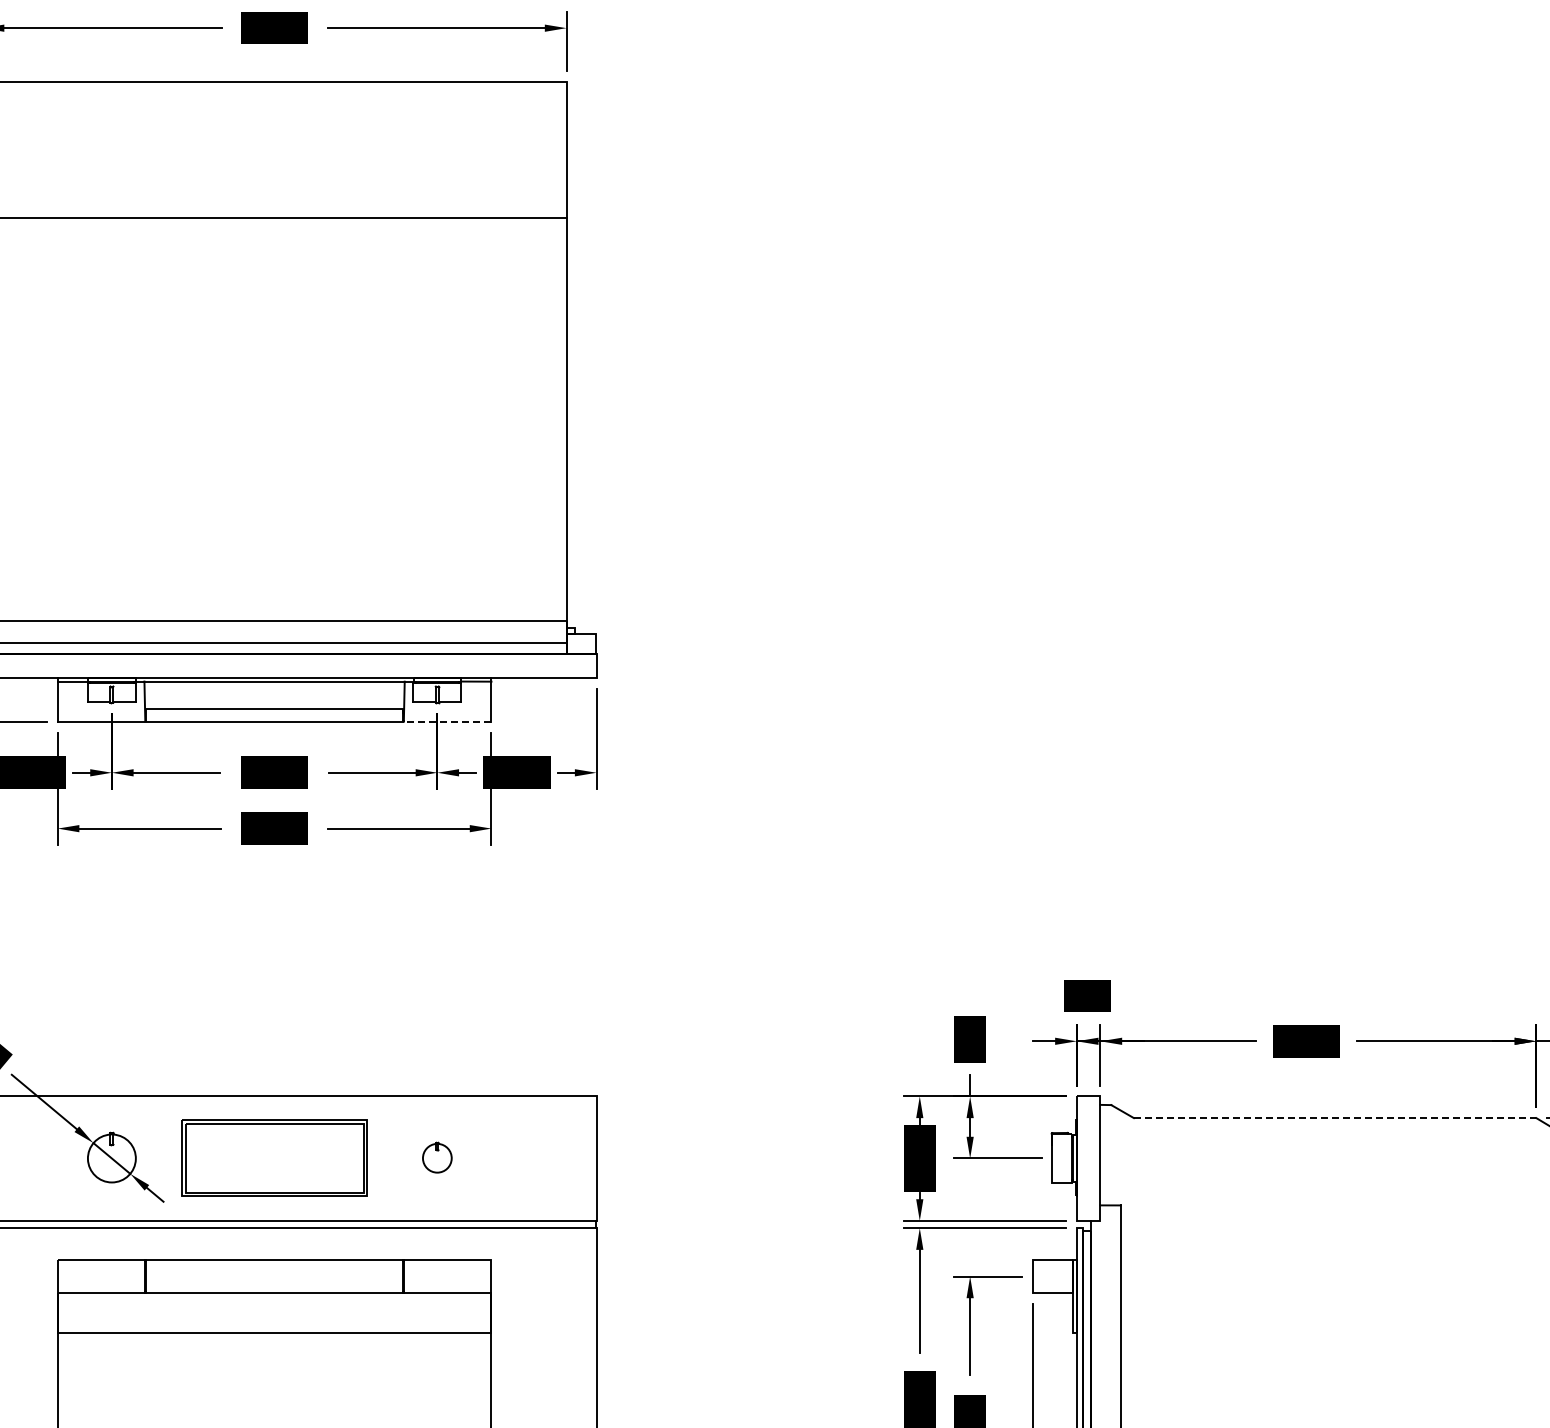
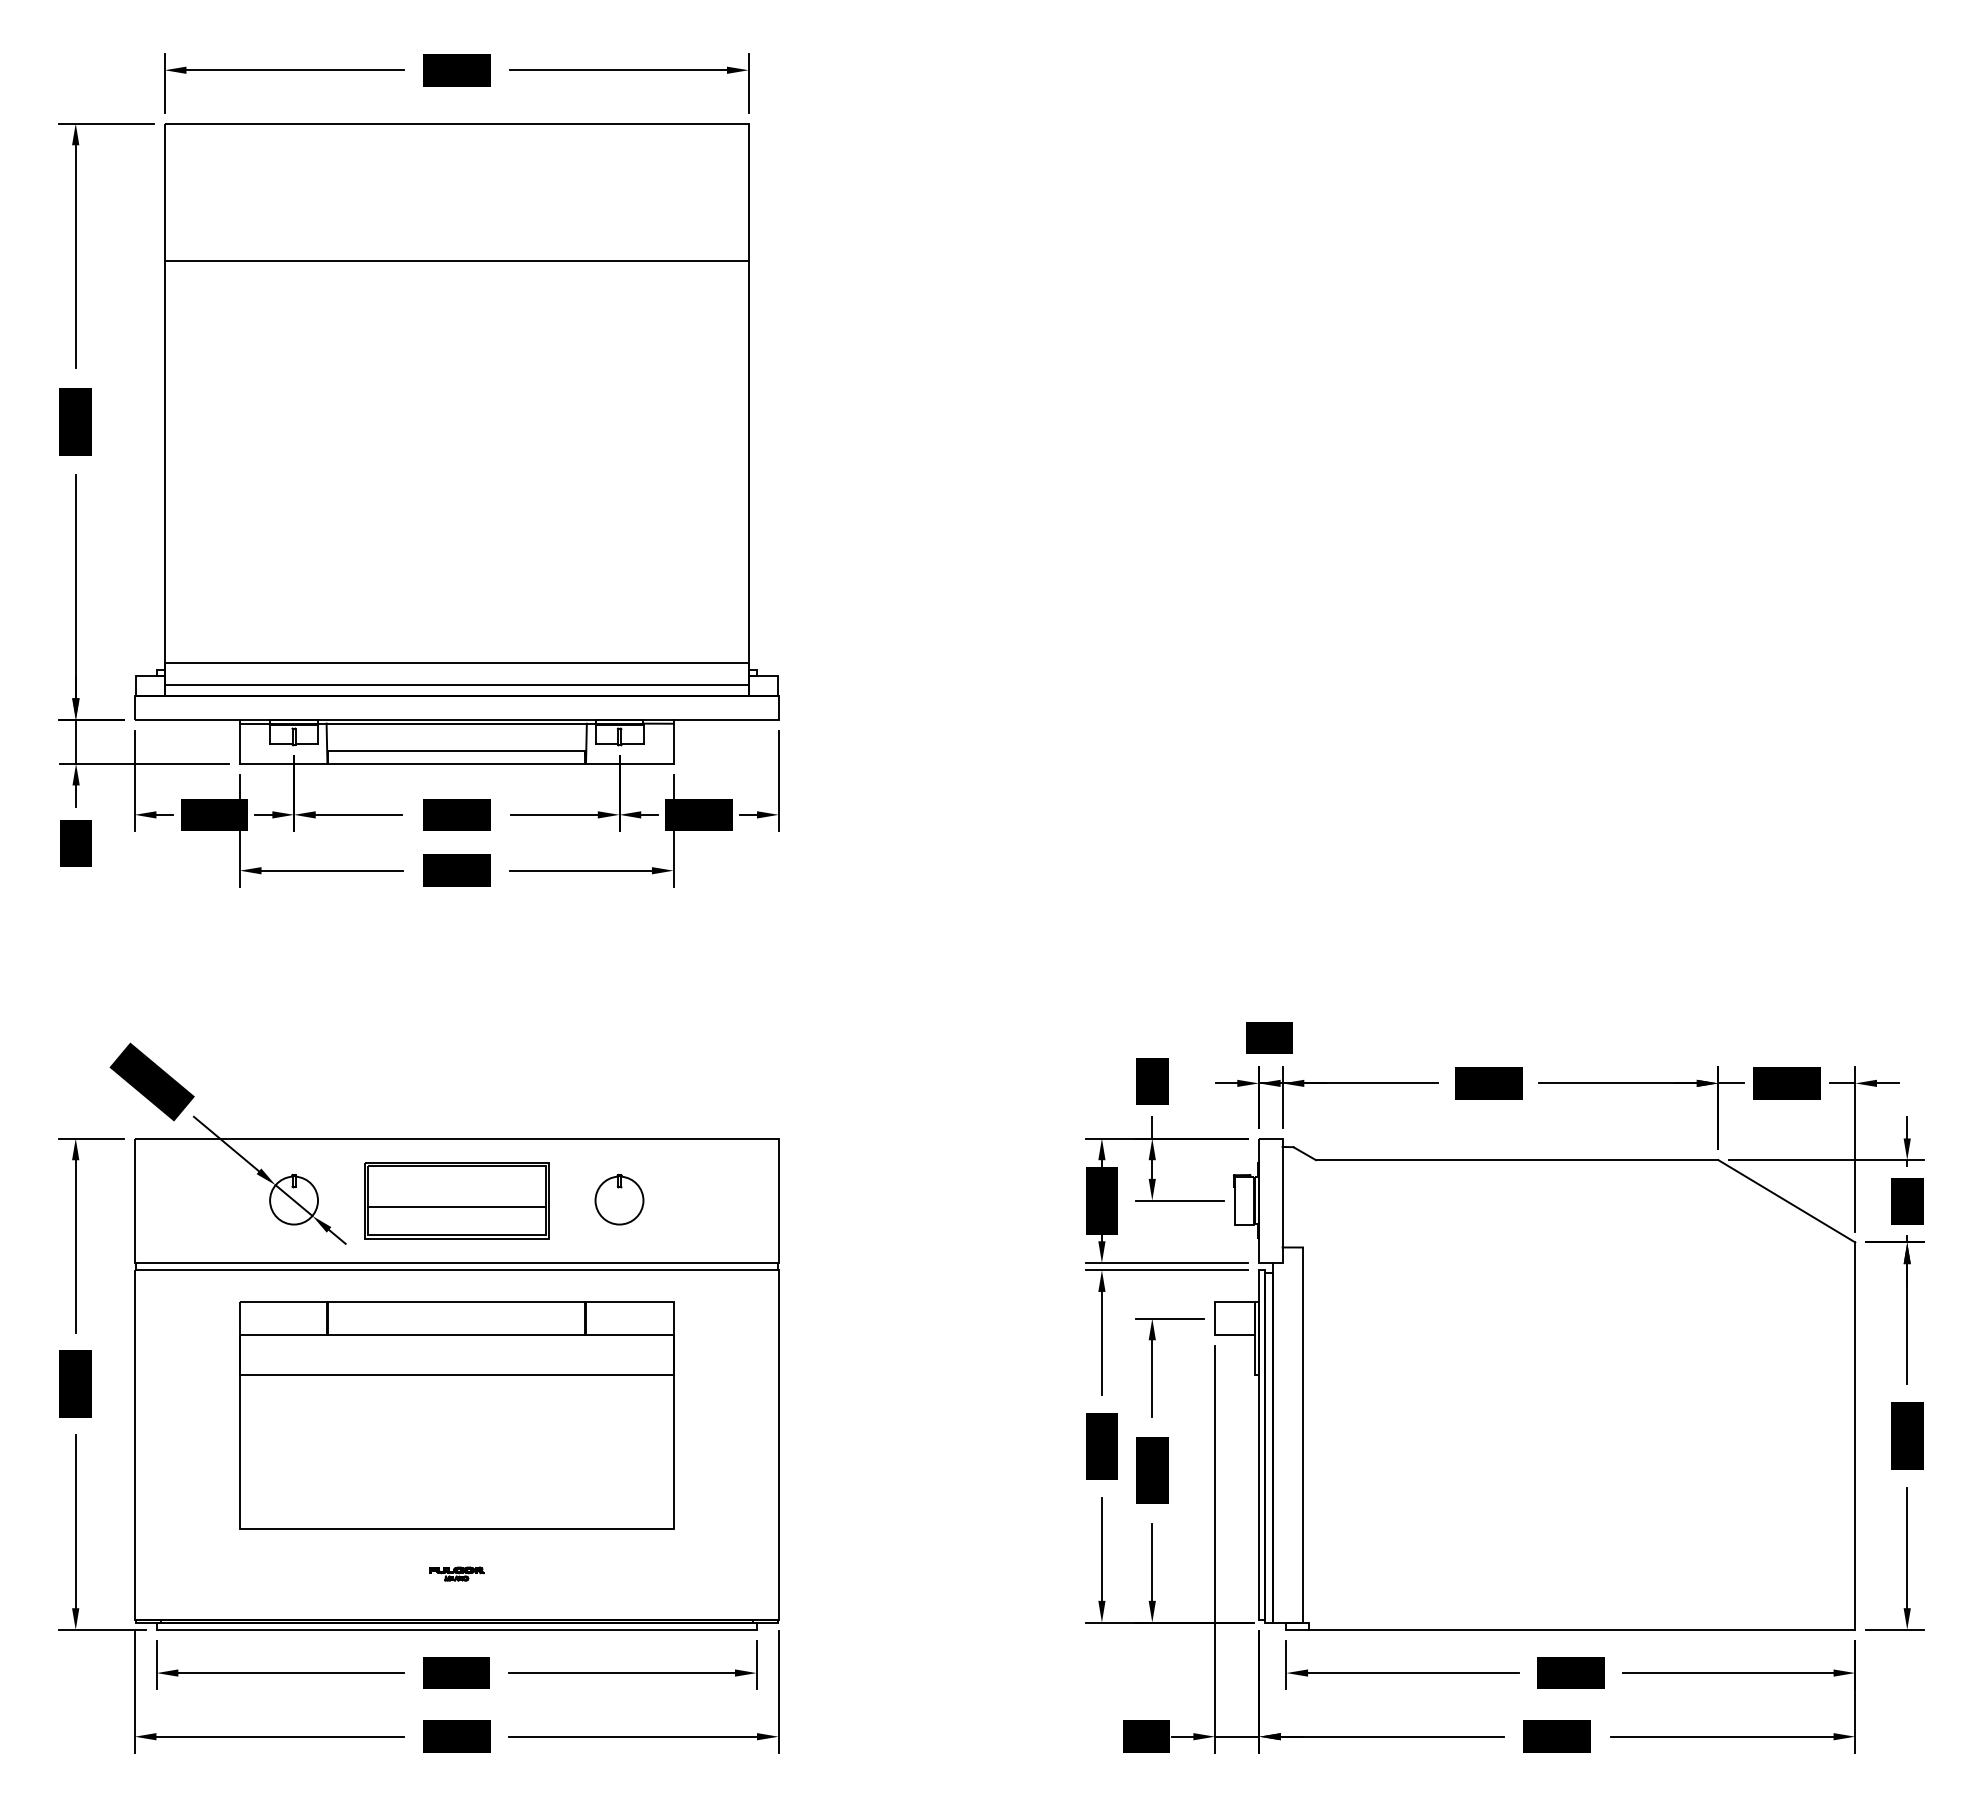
line: (447, 721) -> (629, 763), dashed -> solid
line: (1335, 1118) -> (1517, 1160), dashed -> solid
part: (437, 1157) -> (619, 1199), size x1.67
line: (274, 1164) -> (456, 1206), added

